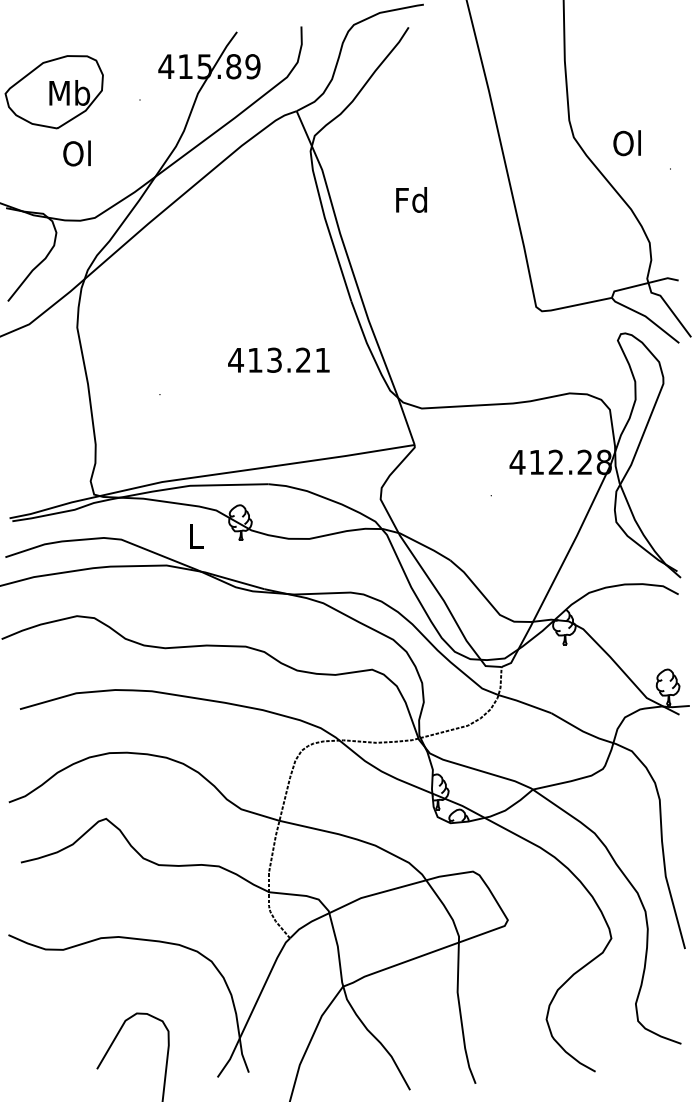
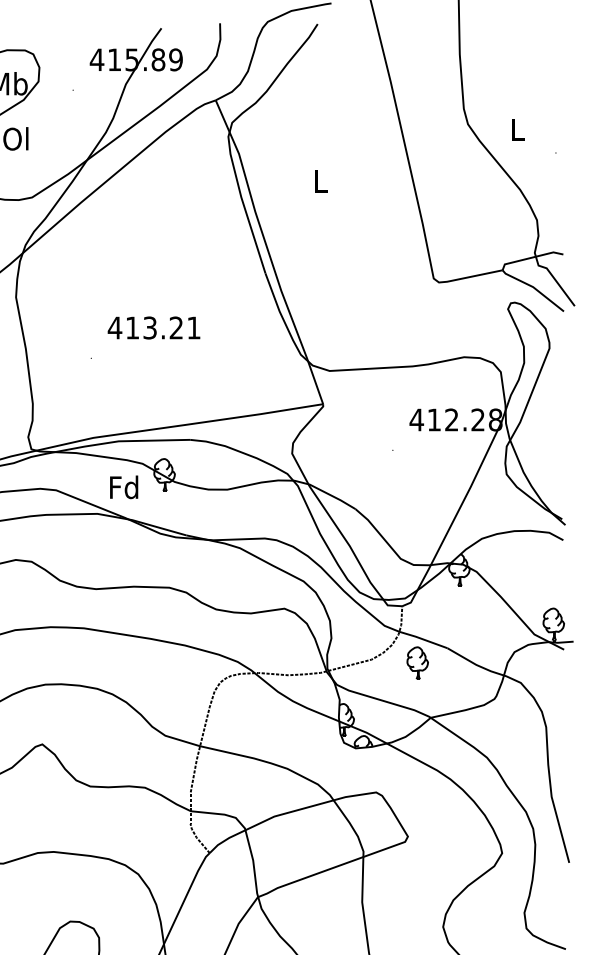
text: (626, 143) -> (515, 129), Ol -> L
text: (411, 199) -> (320, 180), Fd -> L
text: (278, 359) -> (153, 327), moved
text: (195, 536) -> (123, 487), L -> Fd
part: (518, 729) -> (417, 663), added

